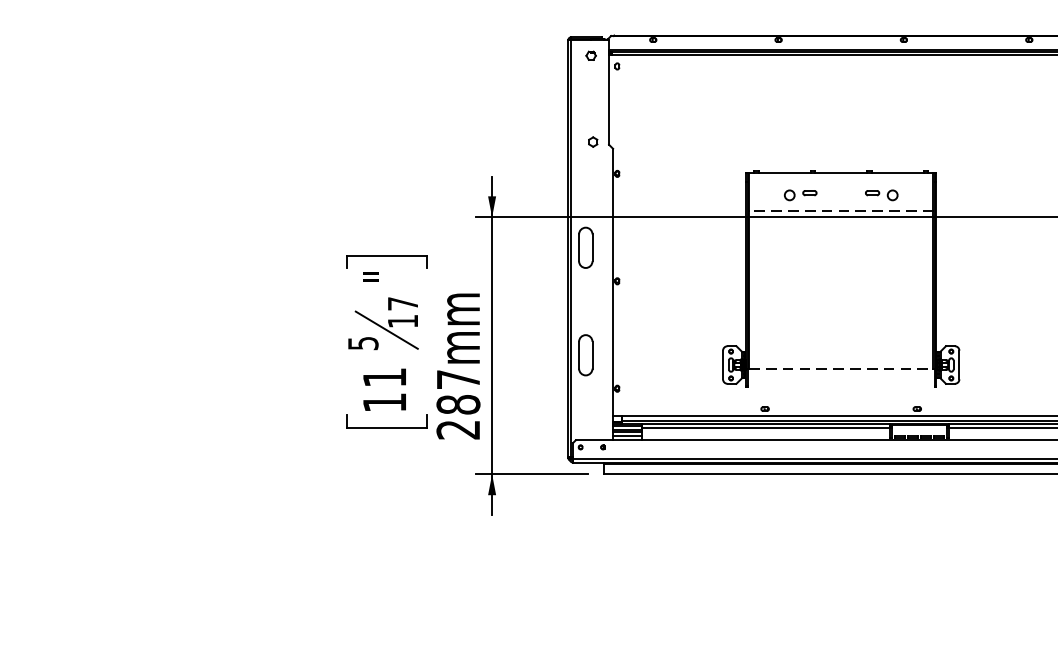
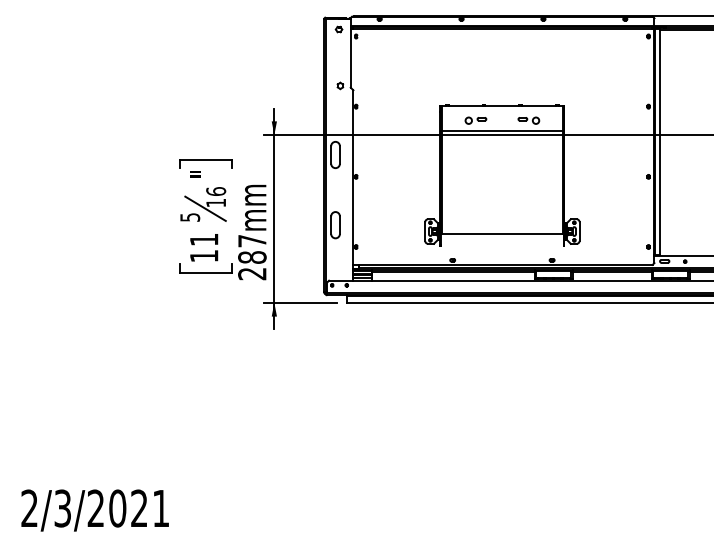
line: (839, 210) -> (501, 130), dashed -> solid
text: (403, 303) -> (216, 191), 17 -> 16
line: (841, 369) -> (502, 234), dashed -> solid

